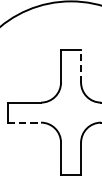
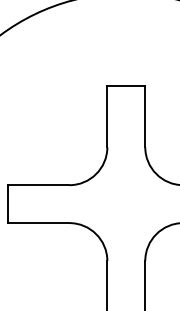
line: (81, 65) -> (146, 114), dashed -> solid
line: (25, 122) -> (40, 222), dashed -> solid

